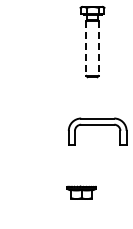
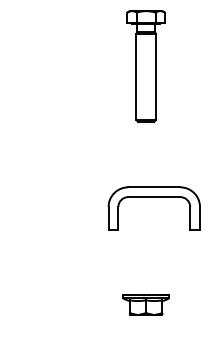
line: (86, 49) -> (136, 78), dashed -> solid
line: (98, 49) -> (155, 78), dashed -> solid
part: (81, 192) -> (146, 304), moved

